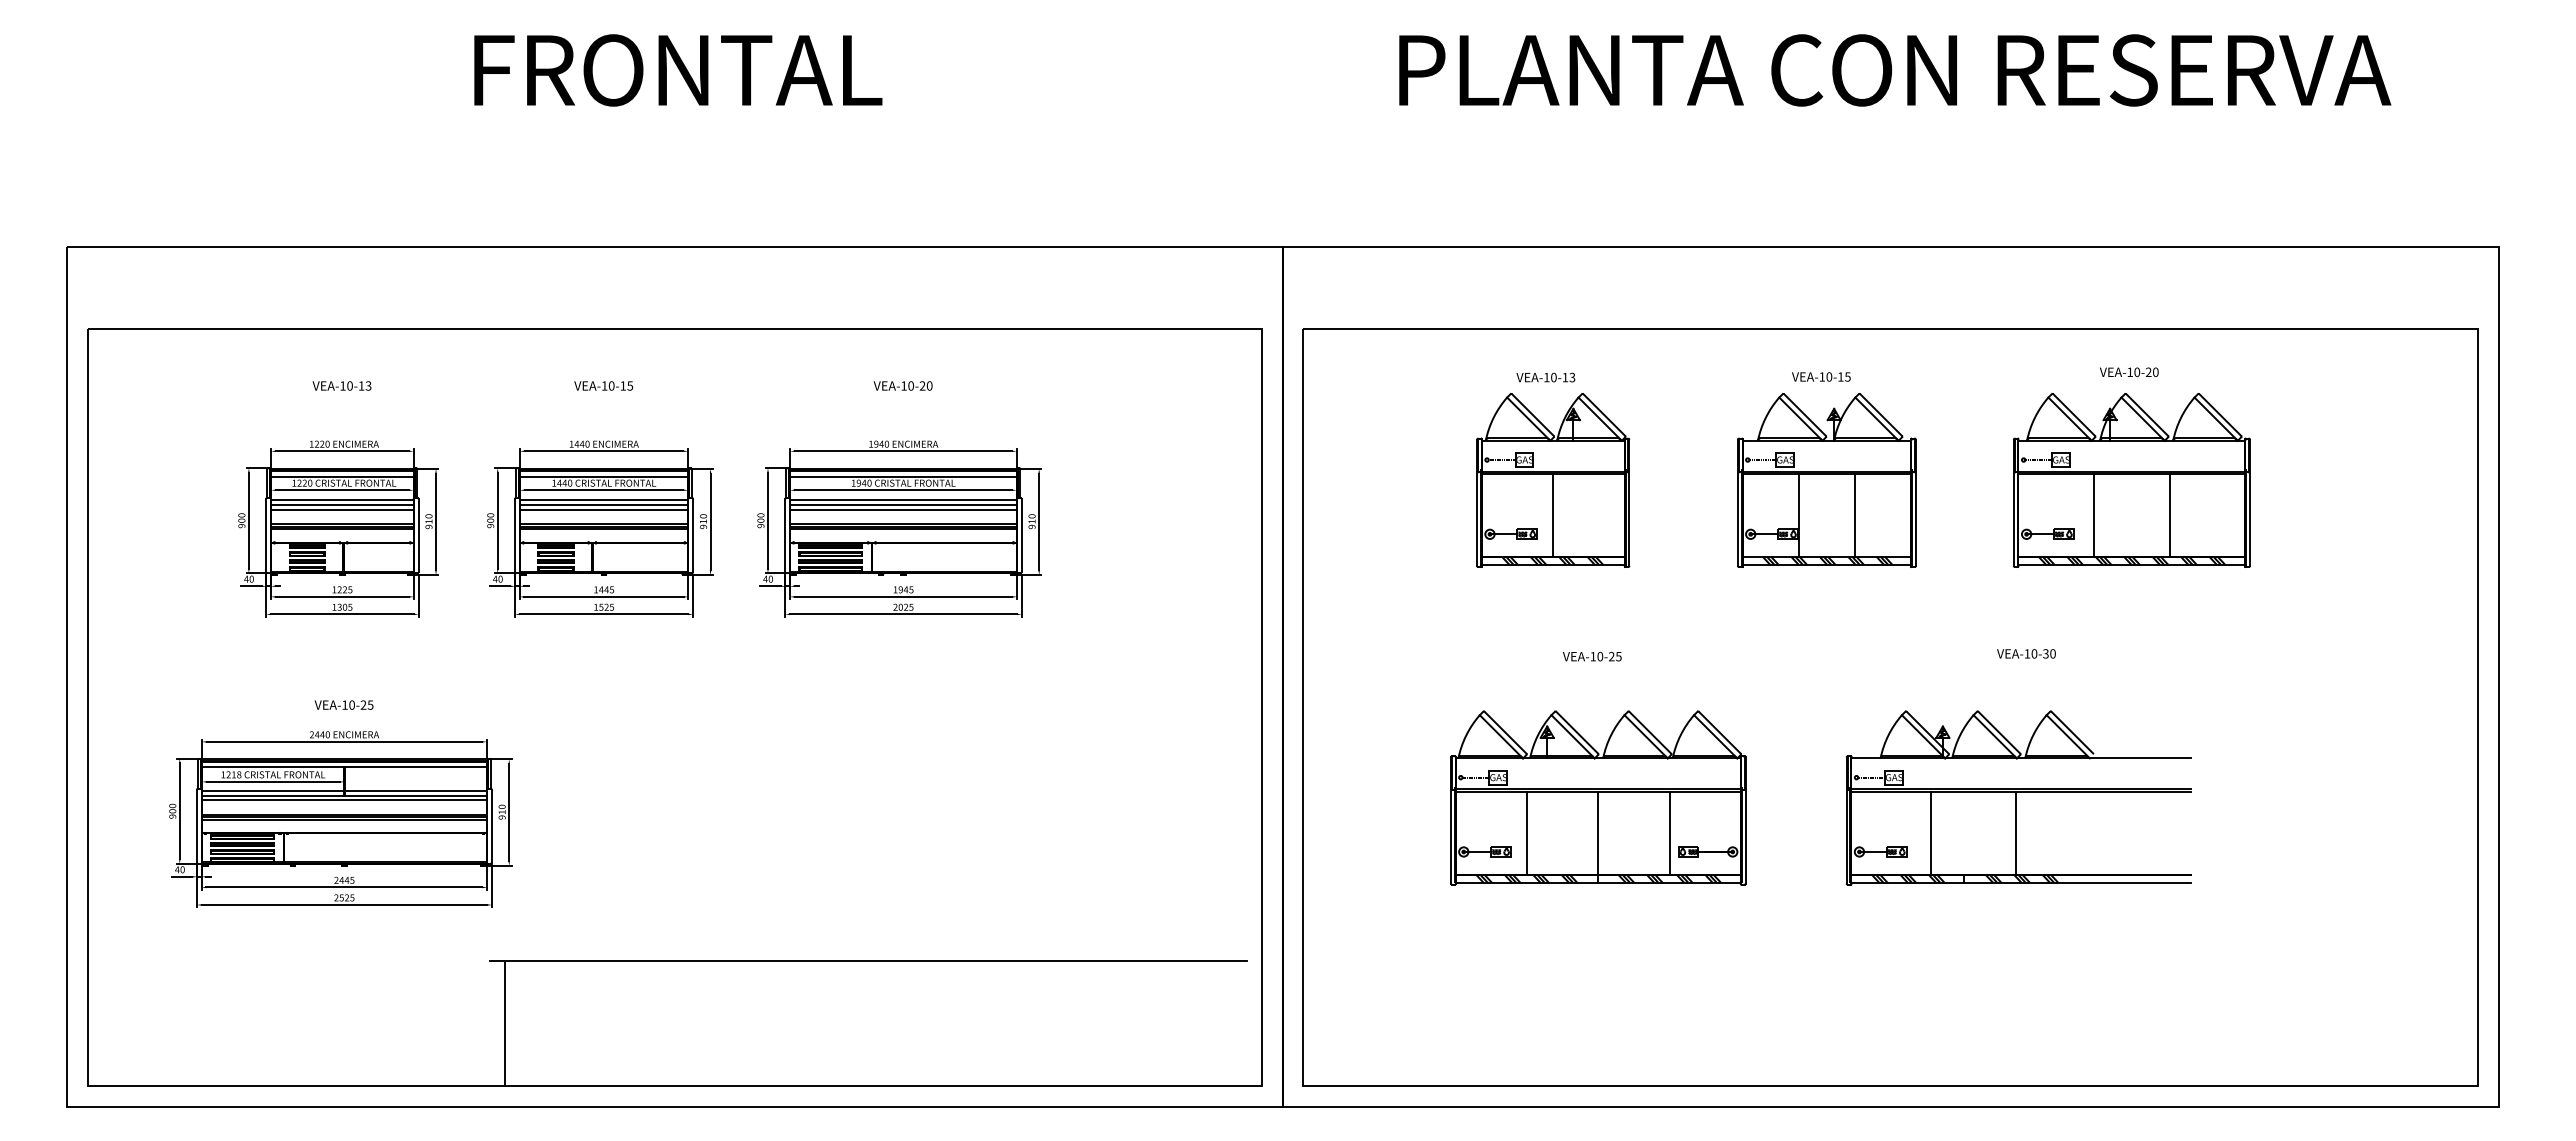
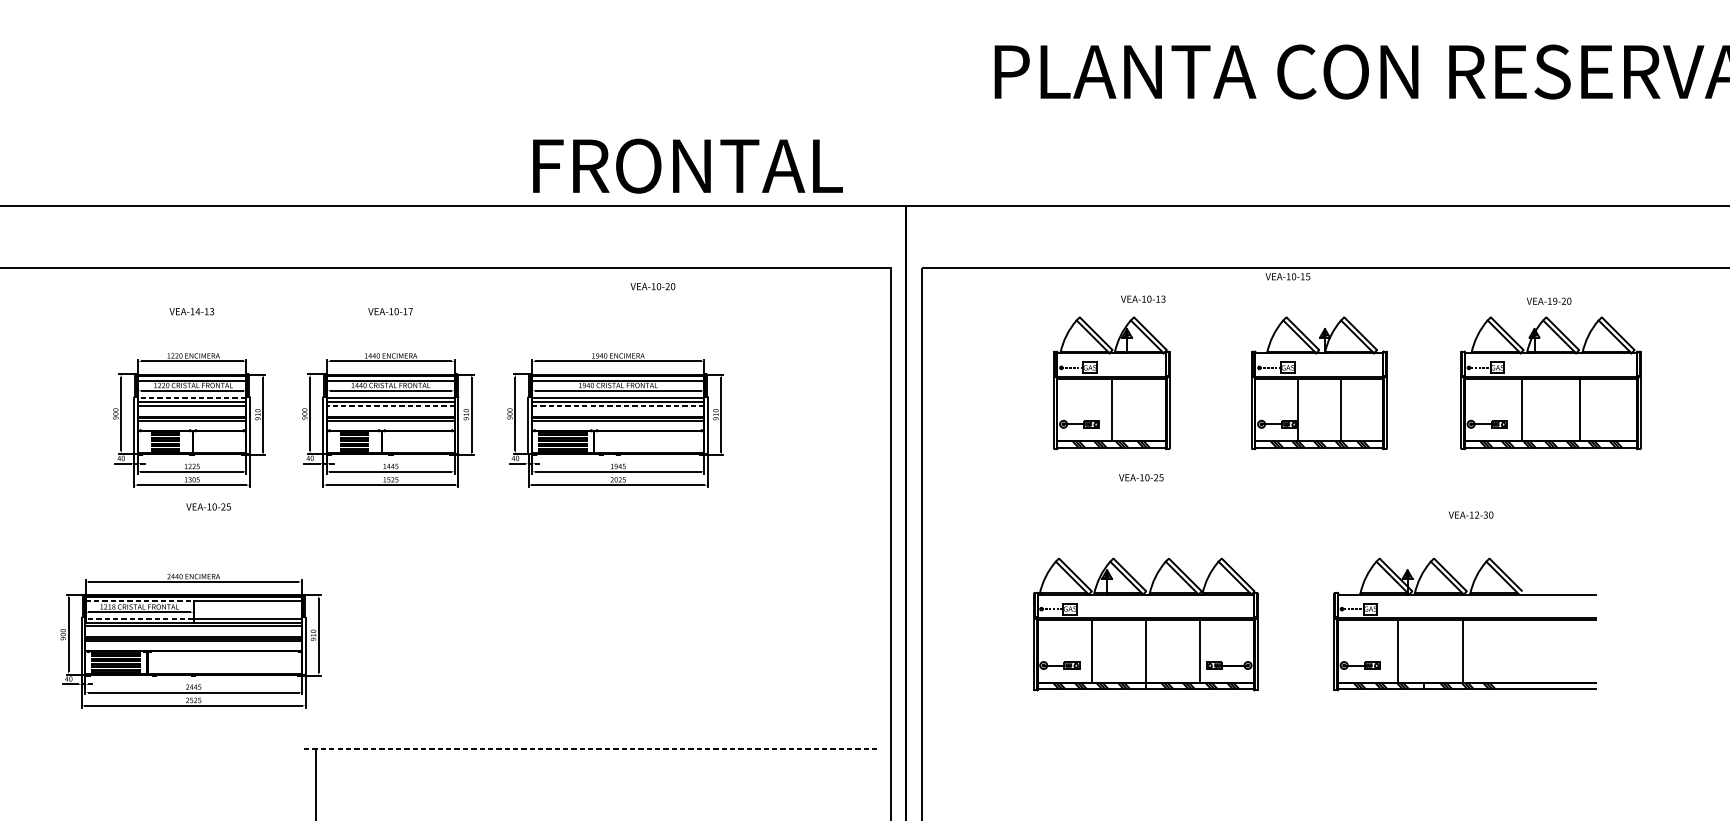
text: (678, 70) -> (688, 166), moved
text: (2137, 372) -> (1555, 301), VEA-10-20 -> VEA-19-20
text: (1821, 376) -> (1288, 276), moved
text: (1545, 377) -> (1142, 299), moved
text: (349, 385) -> (197, 311), VEA-10-13 -> VEA-14-13
text: (630, 385) -> (410, 311), VEA-10-15 -> VEA-10-17
text: (902, 385) -> (652, 286), moved
line: (341, 500) -> (191, 398), solid -> dashed
line: (603, 509) -> (390, 405), solid -> dashed
line: (903, 509) -> (618, 405), solid -> dashed
text: (2034, 653) -> (1477, 514), VEA-10-30 -> VEA-12-30
text: (1592, 656) -> (1141, 477), moved
text: (343, 704) -> (208, 506), moved
line: (273, 767) -> (139, 601), solid -> dashed
line: (272, 790) -> (139, 618), solid -> dashed
line: (868, 961) -> (591, 748), solid -> dashed

